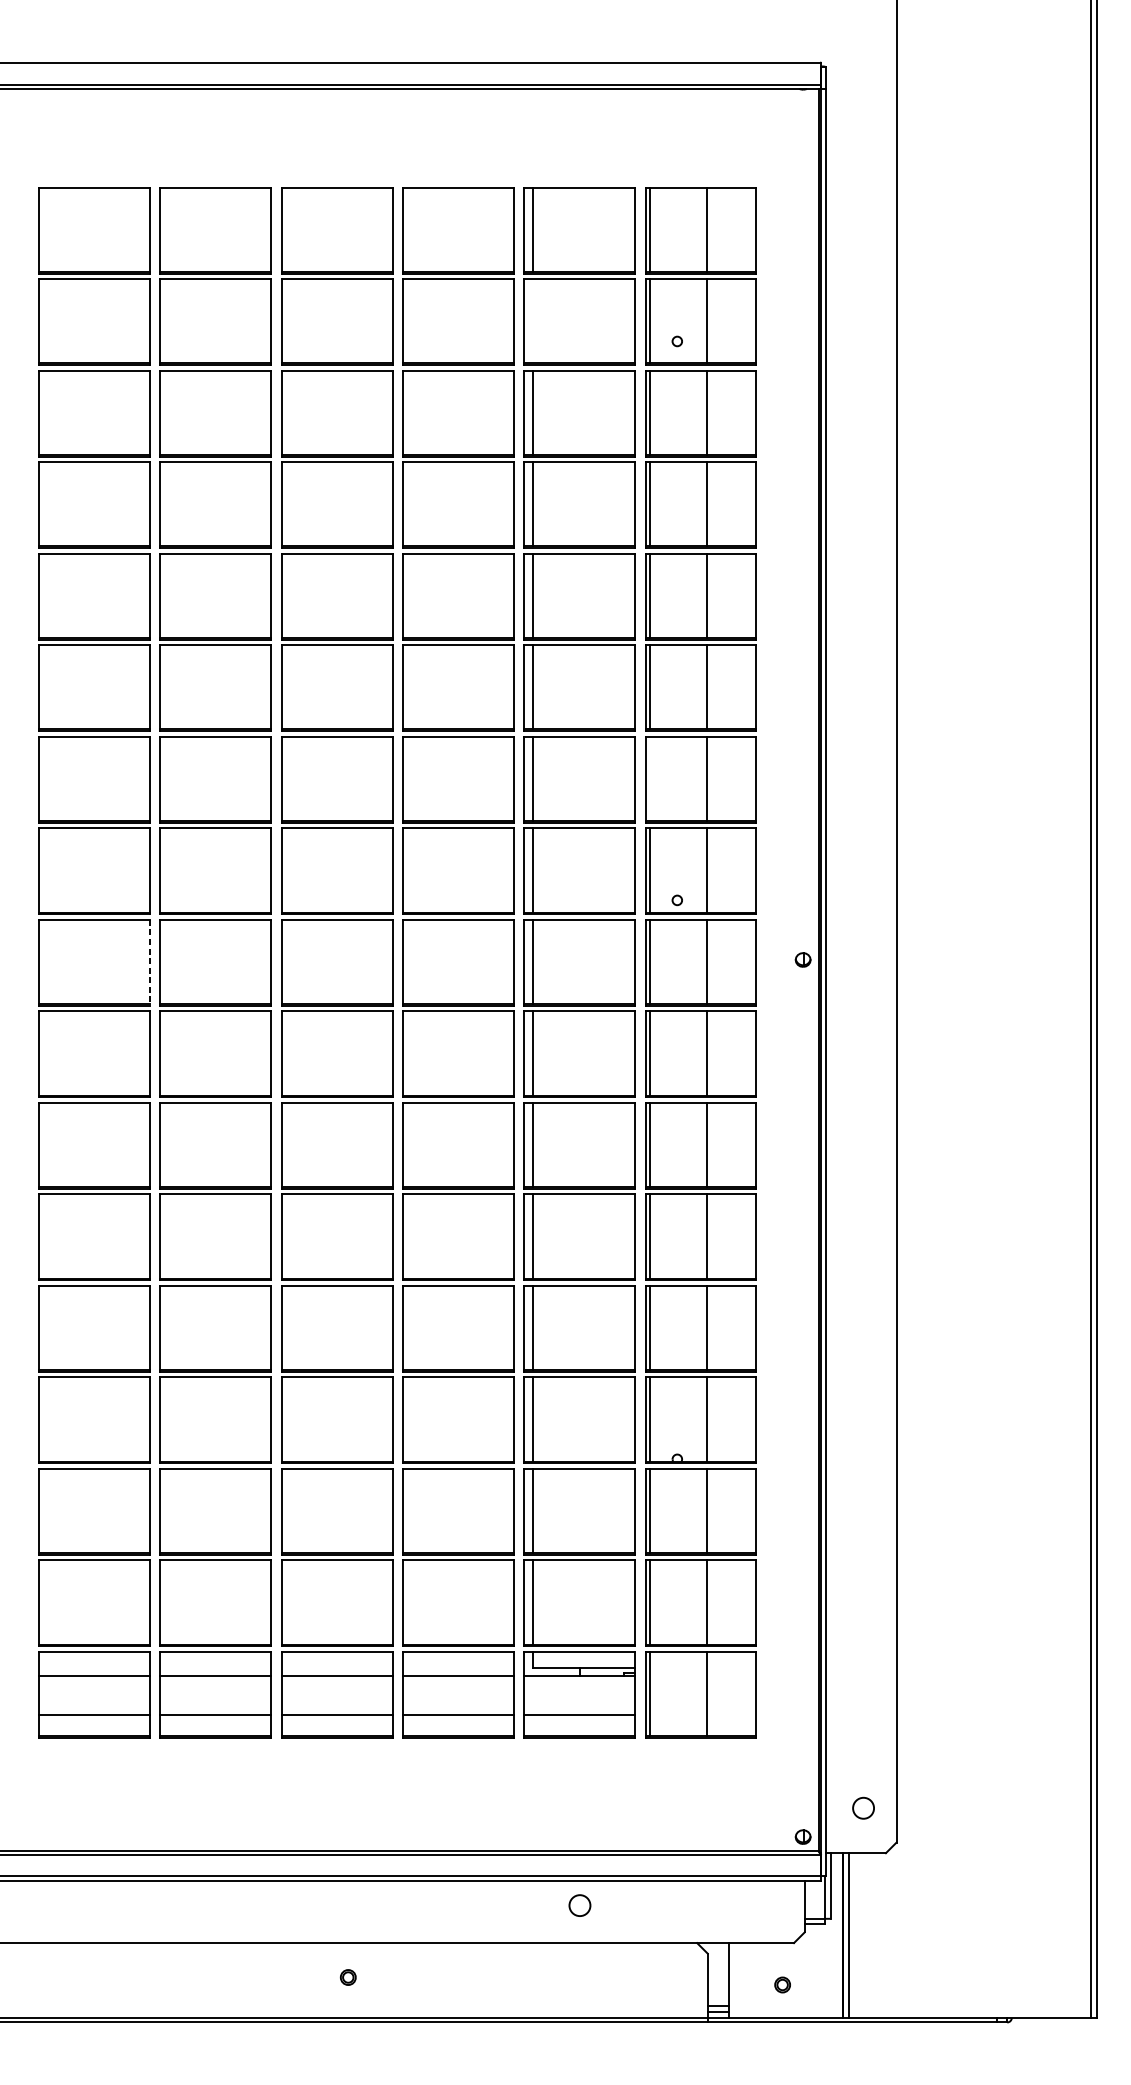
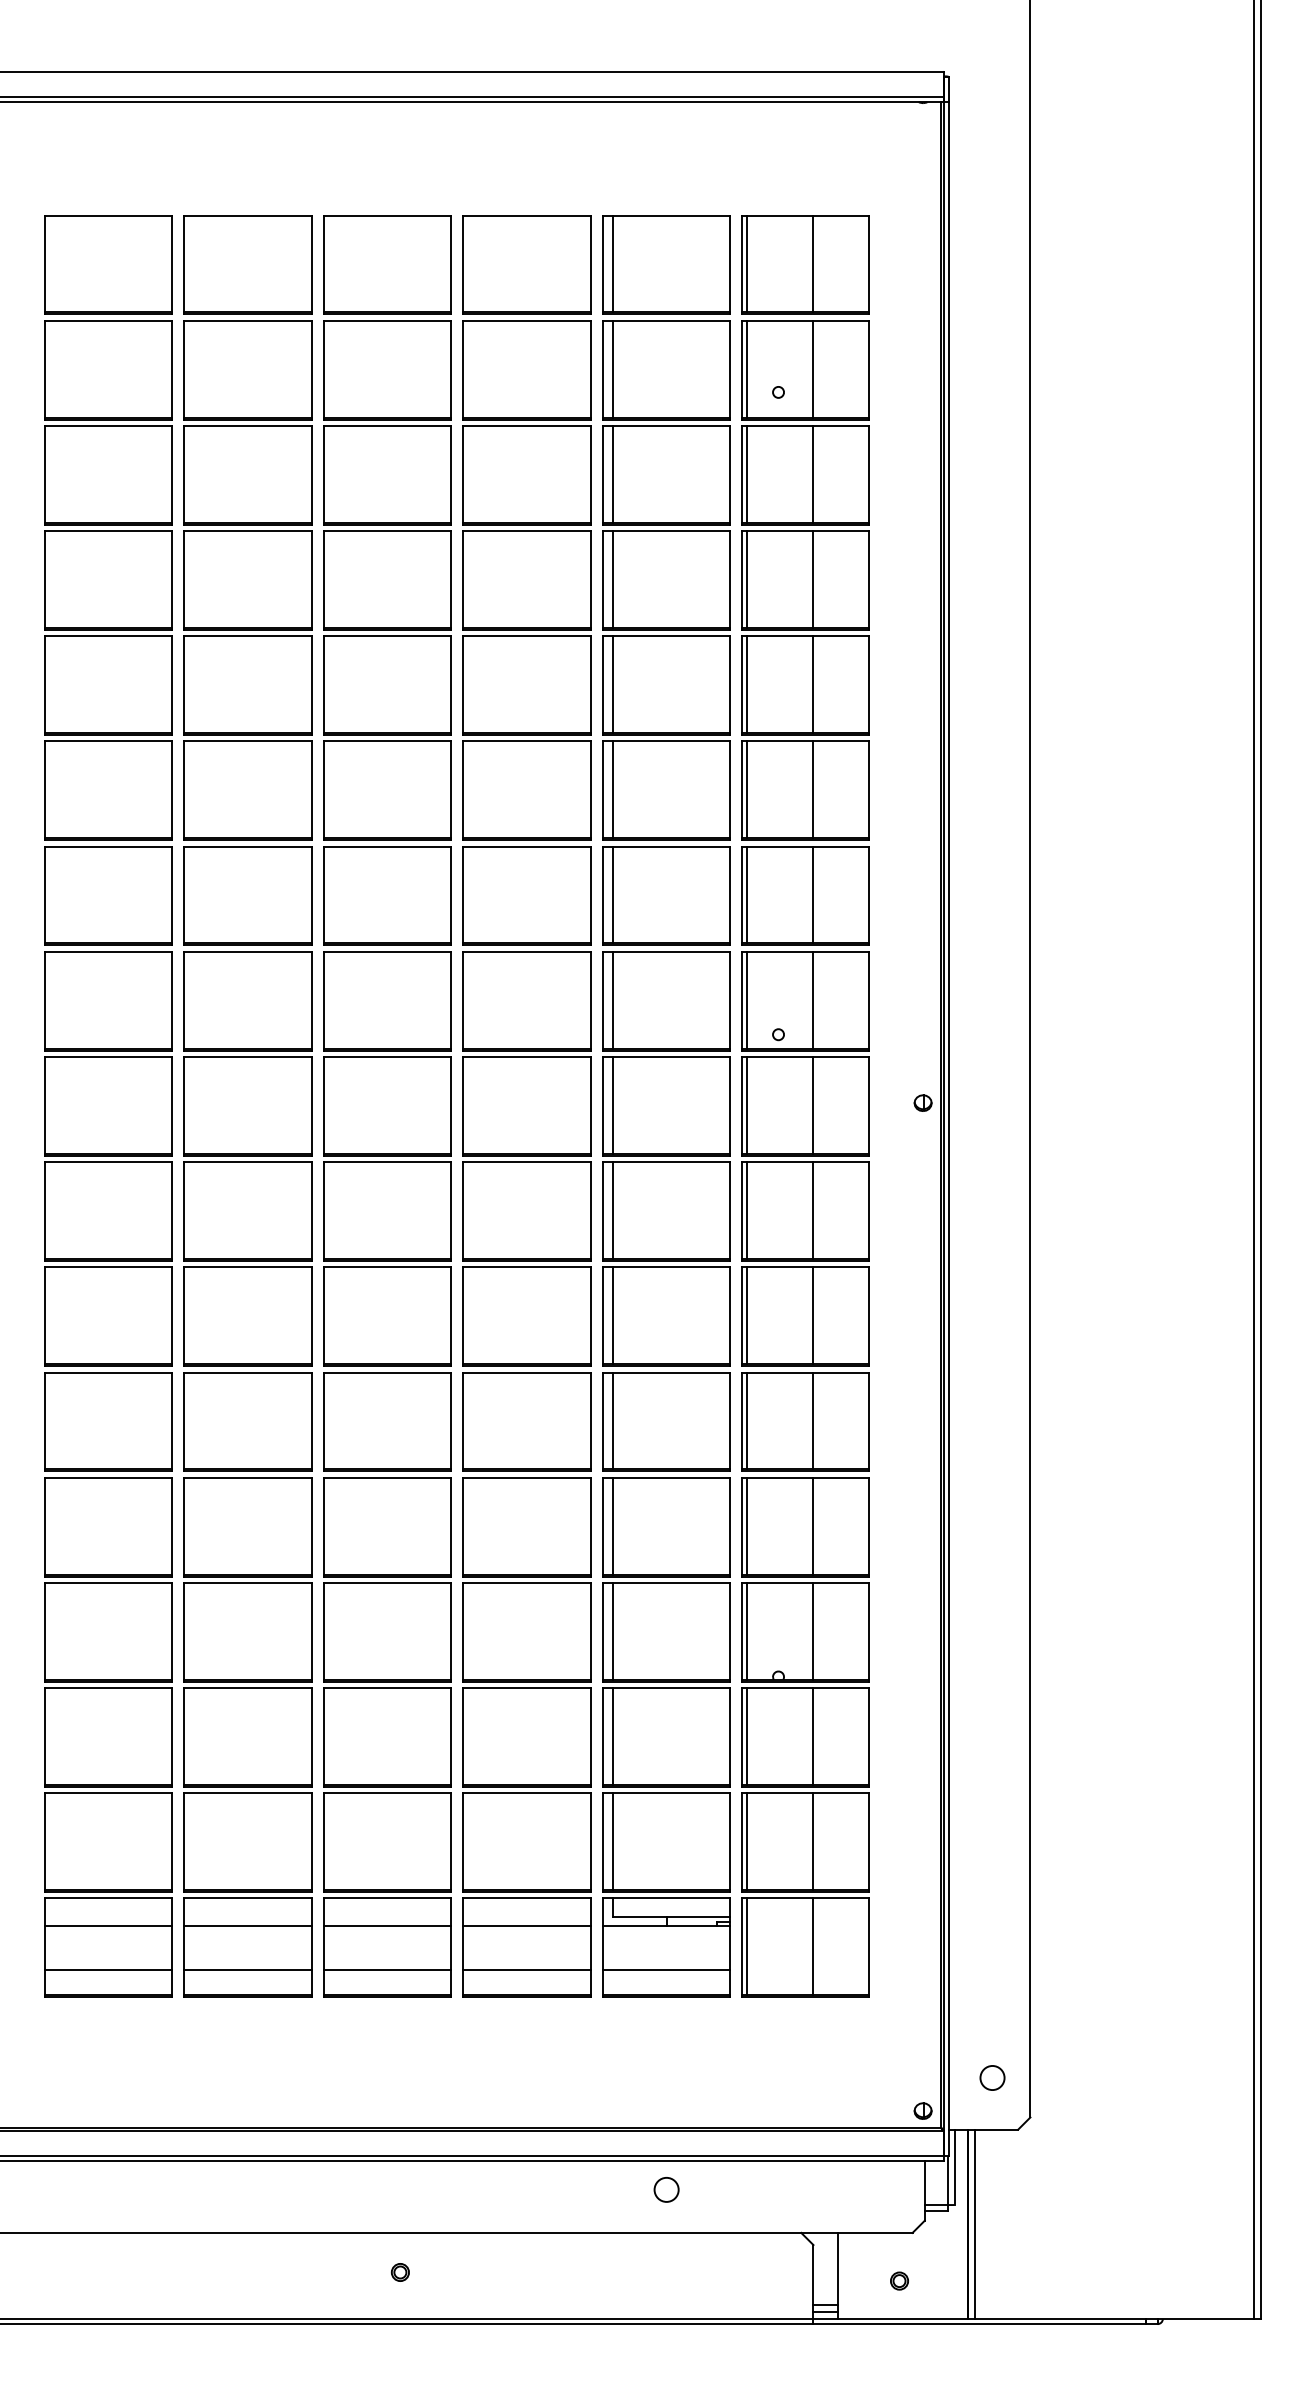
line: (533, 320) -> (613, 368), added
line: (649, 778) -> (746, 894), added
line: (149, 962) -> (172, 1106), dashed -> solid

